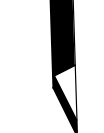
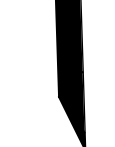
fill: (64, 92) -> (71, 102), added

